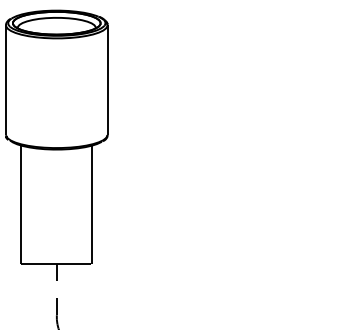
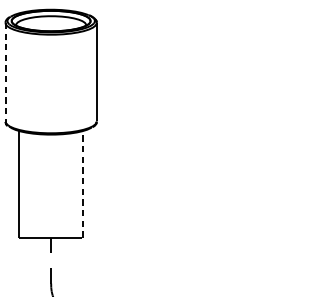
line: (6, 80) -> (5, 72), solid -> dashed
line: (92, 204) -> (83, 184), solid -> dashed

